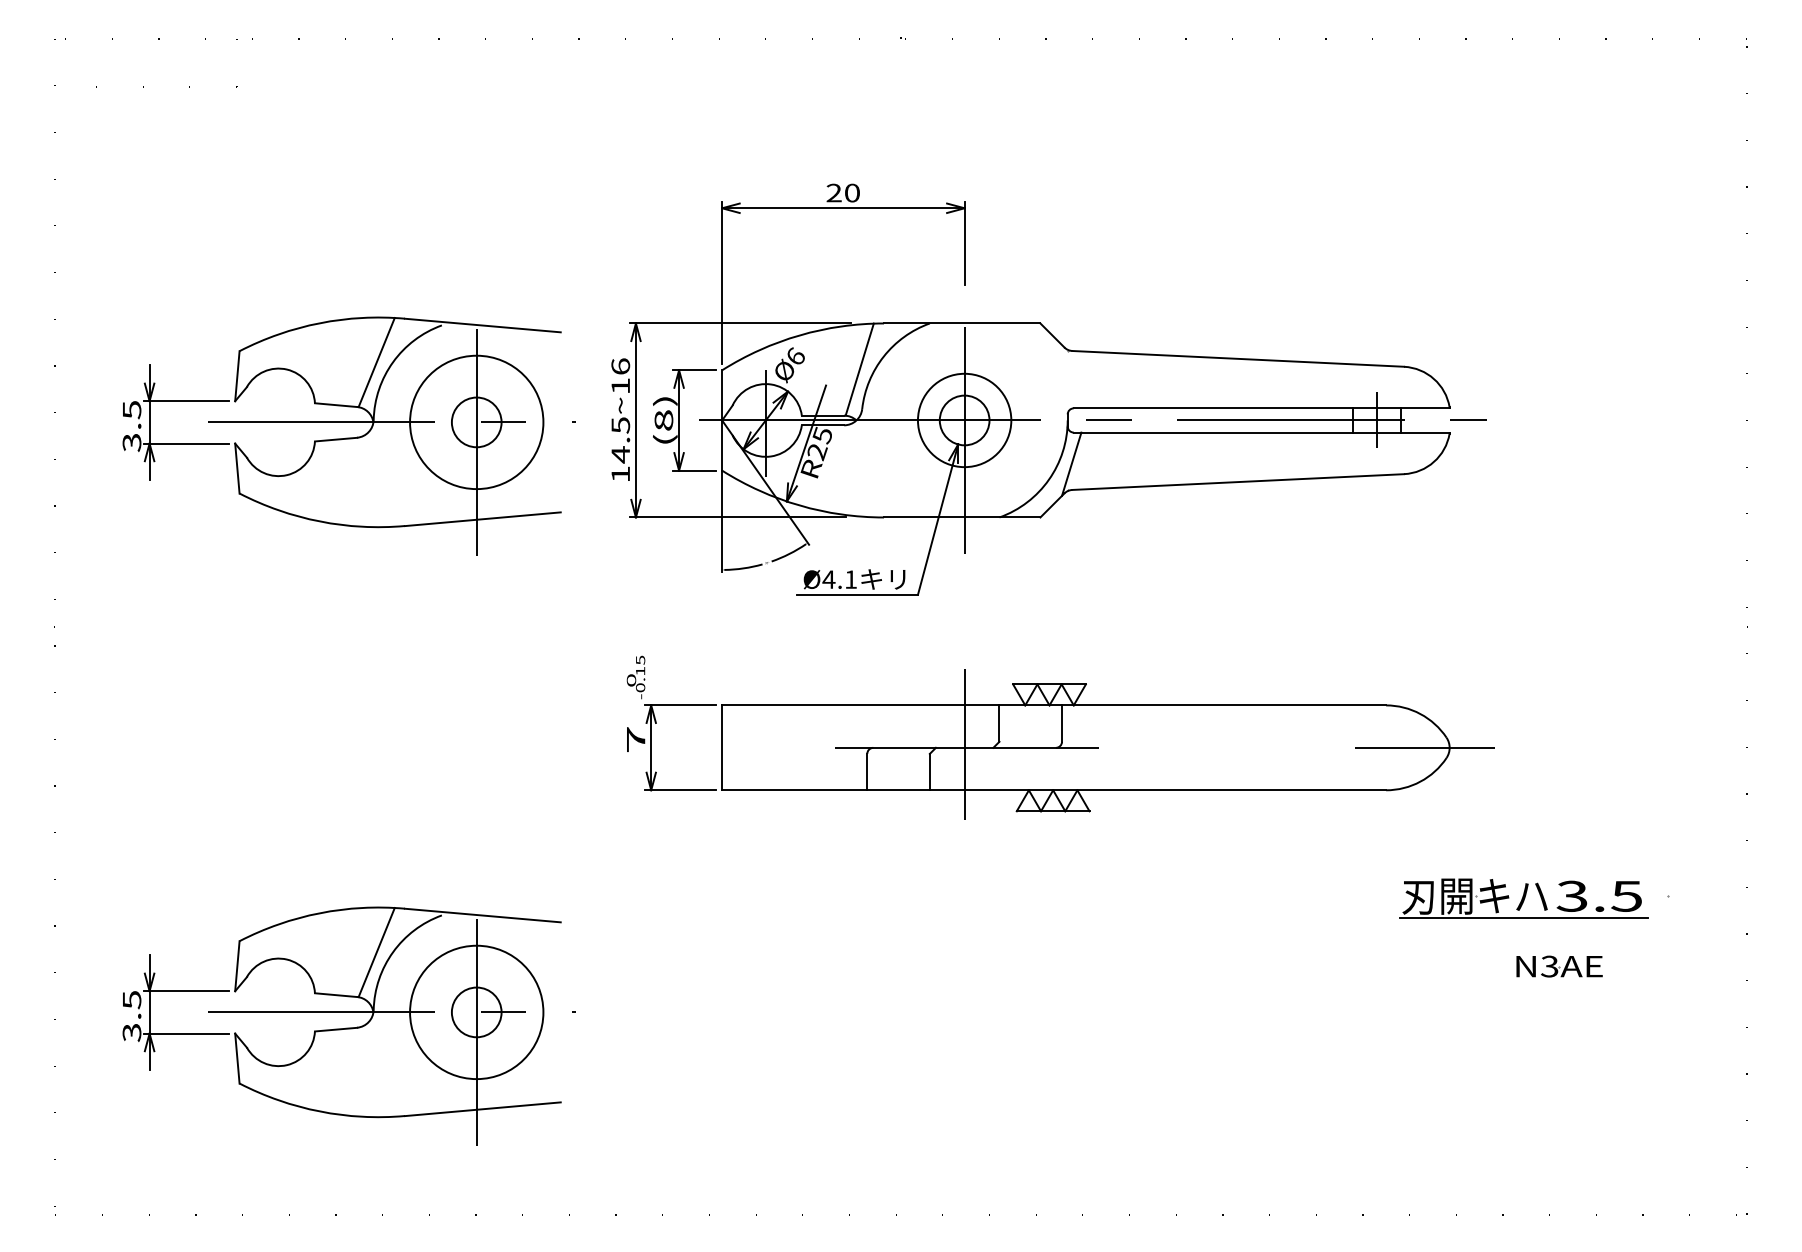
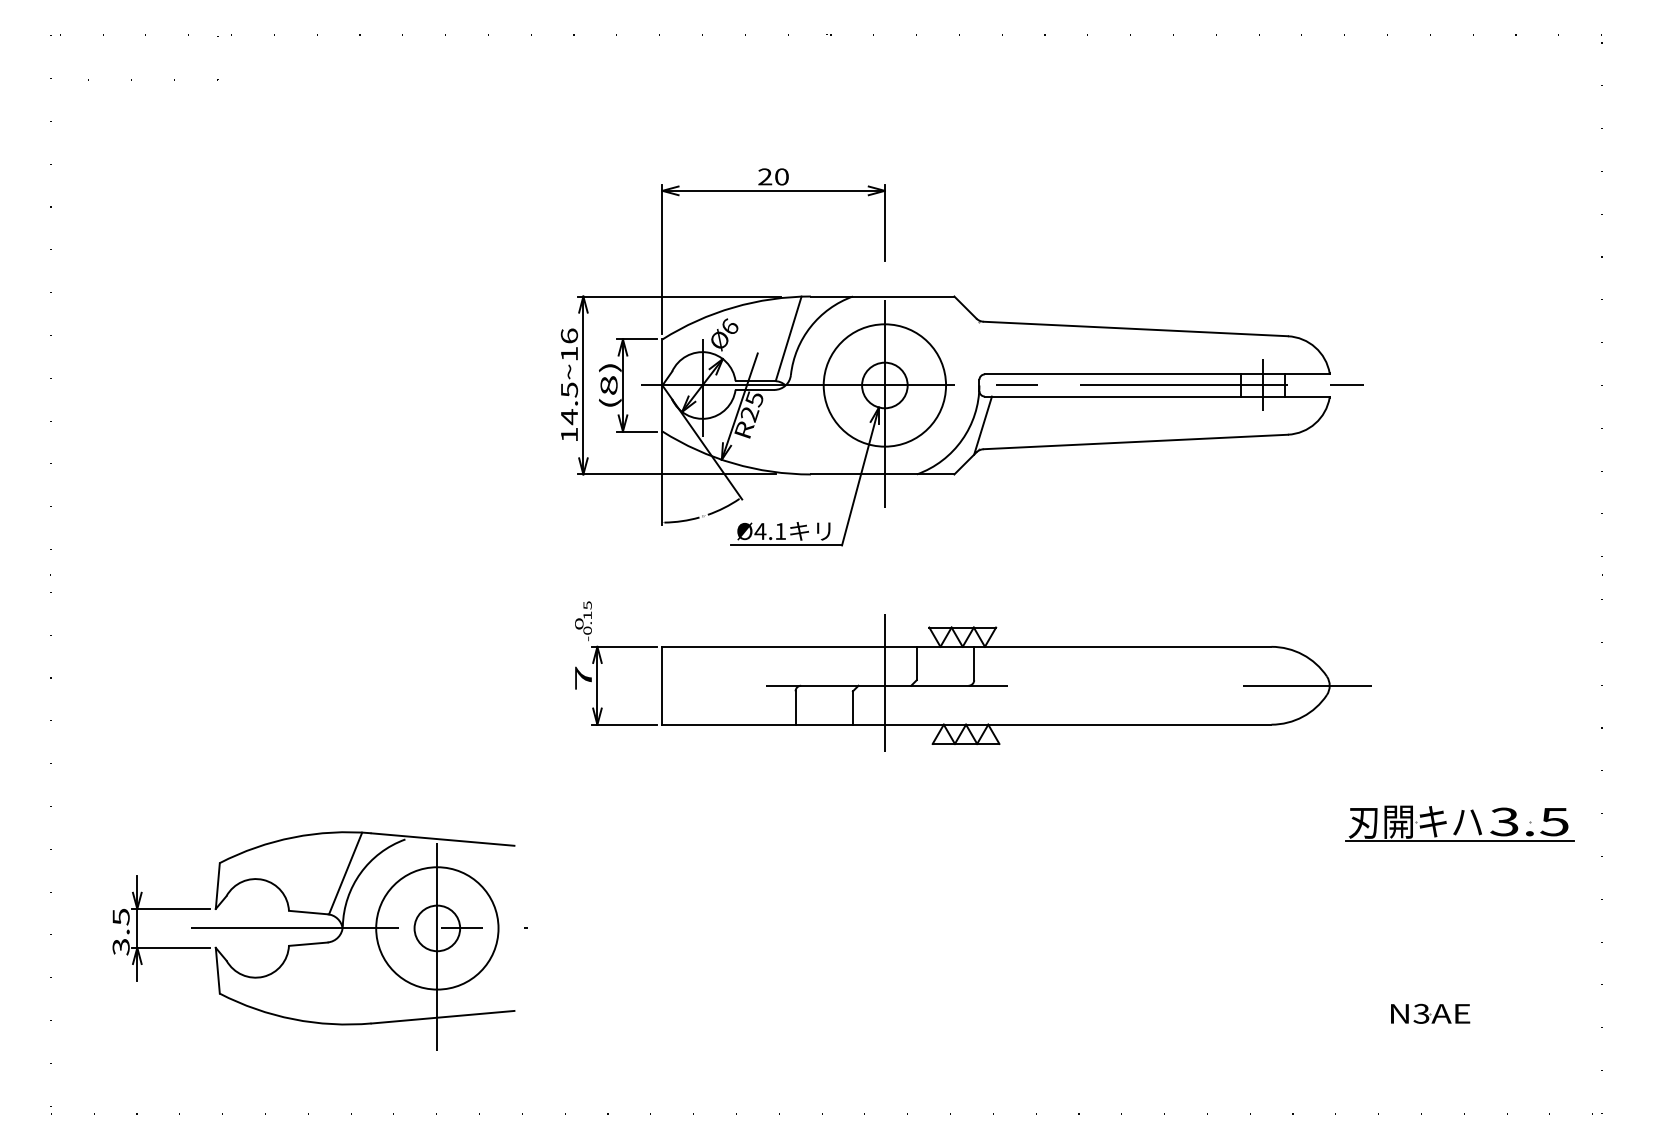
circle: (964, 420) -> (884, 385), size x1.43
part: (348, 435) -> (319, 399), removed
part: (1523, 898) -> (1459, 823), moved
part: (1559, 966) -> (1430, 1013), moved

